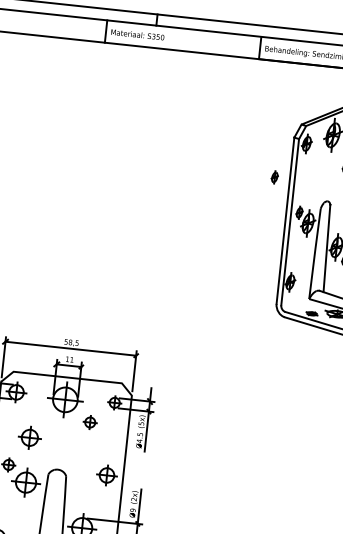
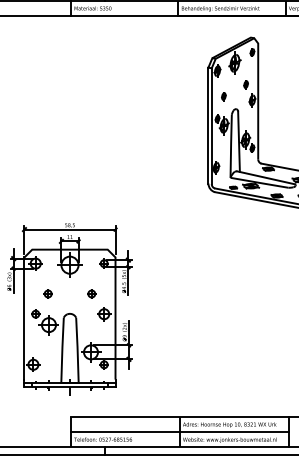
part: (274, 177) -> (223, 96), moved
part: (89, 421) -> (91, 293), moved
part: (28, 437) -> (47, 293), size x0.62

